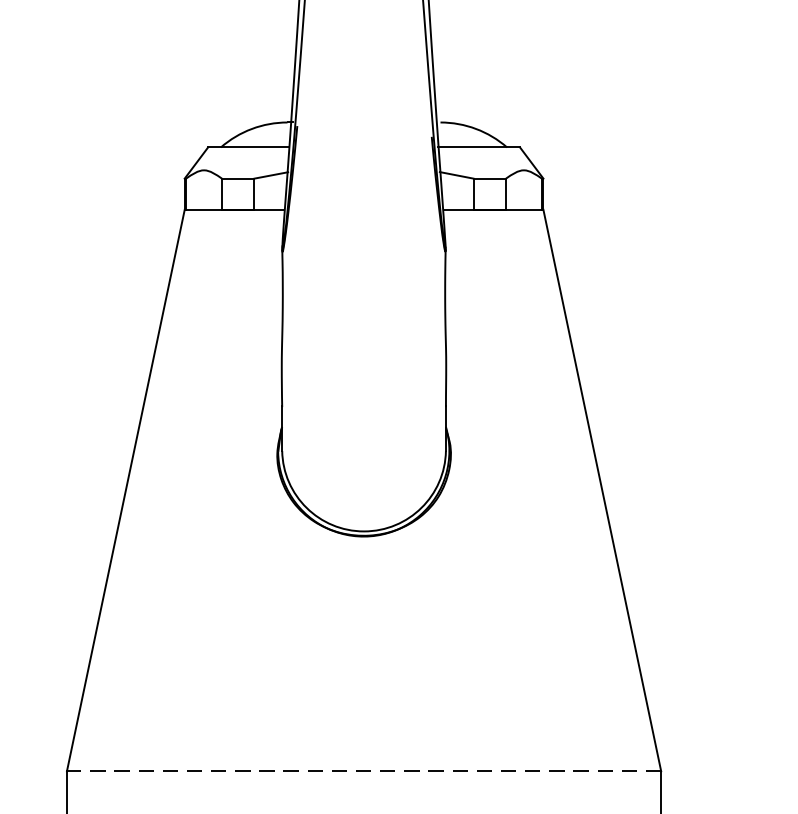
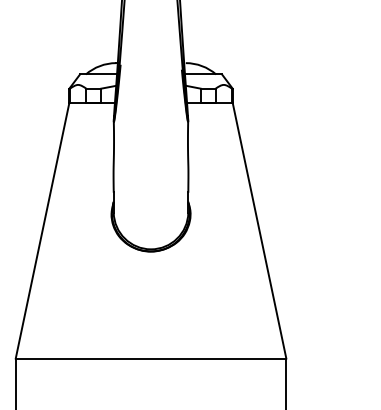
line: (362, 771) -> (150, 358), dashed -> solid

